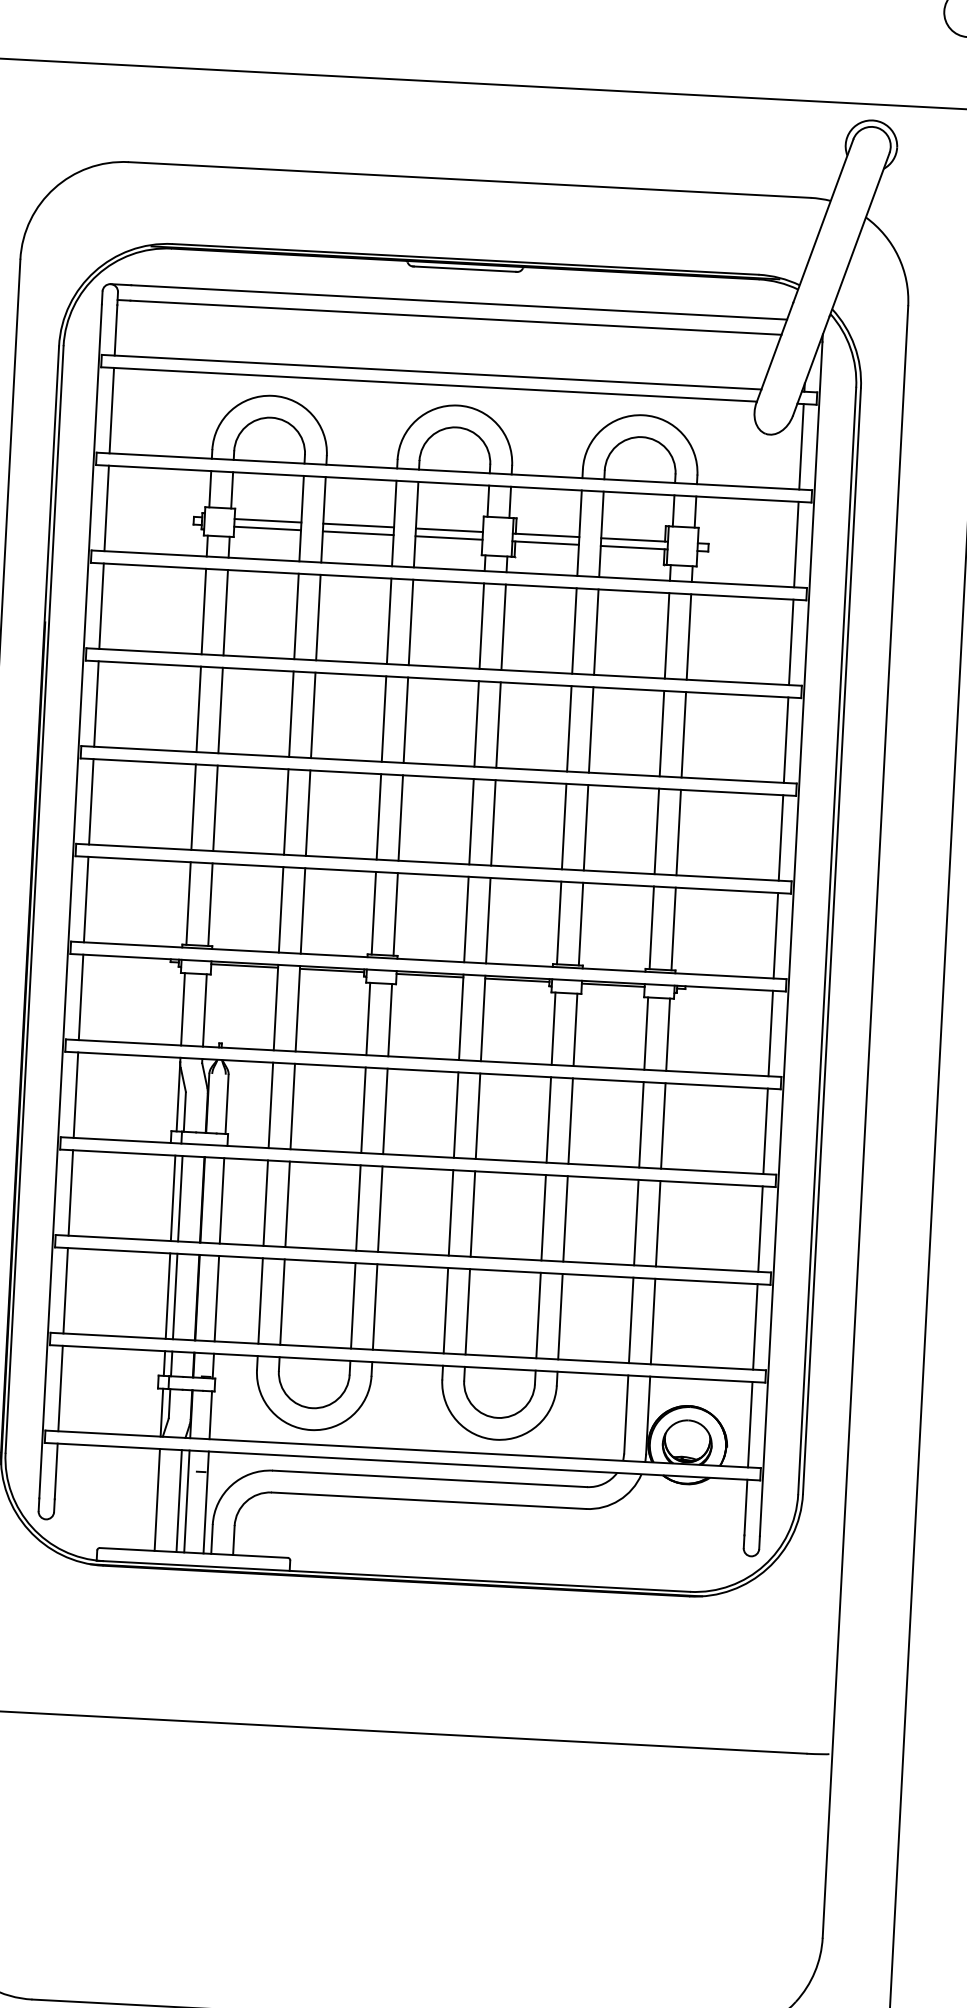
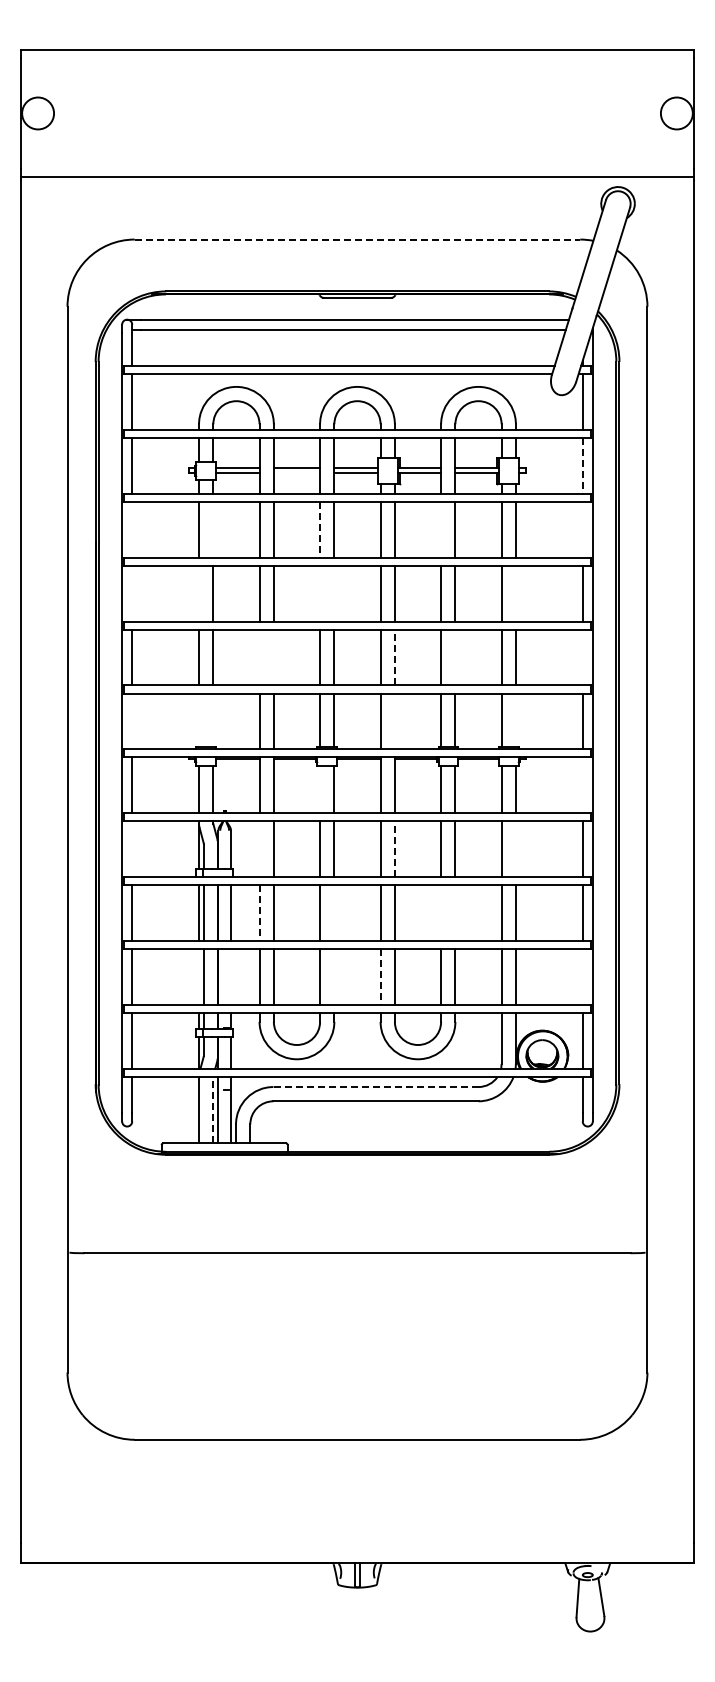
line: (469, 179) -> (357, 239), solid -> dashed
line: (357, 533) -> (296, 473), removed
line: (796, 543) -> (582, 465), solid -> dashed
line: (102, 605) -> (132, 529), removed
line: (226, 612) -> (213, 529), removed
line: (389, 620) -> (320, 529), solid -> dashed
line: (575, 630) -> (441, 529), removed
line: (790, 641) -> (582, 529), removed
line: (96, 703) -> (132, 593), removed
line: (199, 709) -> (199, 593), removed
line: (384, 718) -> (320, 593), removed
line: (406, 720) -> (334, 593), removed
line: (683, 734) -> (515, 593), removed
line: (286, 811) -> (259, 657), removed
line: (307, 813) -> (273, 657), removed
line: (492, 822) -> (394, 657), solid -> dashed
line: (586, 827) -> (455, 657), removed
line: (780, 837) -> (582, 657), removed
line: (86, 899) -> (132, 721), removed
line: (189, 903) -> (199, 720), removed
line: (210, 904) -> (213, 720), removed
line: (487, 920) -> (394, 721), removed
line: (673, 928) -> (515, 720), removed
line: (368, 1018) -> (320, 789), removed
line: (770, 1033) -> (582, 785), removed
line: (76, 1095) -> (132, 849), removed
line: (270, 1105) -> (259, 849), removed
line: (477, 1116) -> (394, 849), solid -> dashed
line: (662, 1126) -> (515, 849), removed
line: (265, 1203) -> (259, 913), solid -> dashed
line: (380, 1208) -> (334, 912), removed
line: (544, 1216) -> (441, 912), removed
line: (565, 1218) -> (455, 912), removed
line: (168, 1295) -> (199, 976), removed
line: (216, 1297) -> (230, 976), removed
line: (375, 1306) -> (334, 976), removed
line: (445, 1310) -> (380, 976), solid -> dashed
line: (755, 1326) -> (582, 976), removed
line: (429, 1479) -> (375, 1087), solid -> dashed
line: (179, 1500) -> (213, 1109), solid -> dashed

